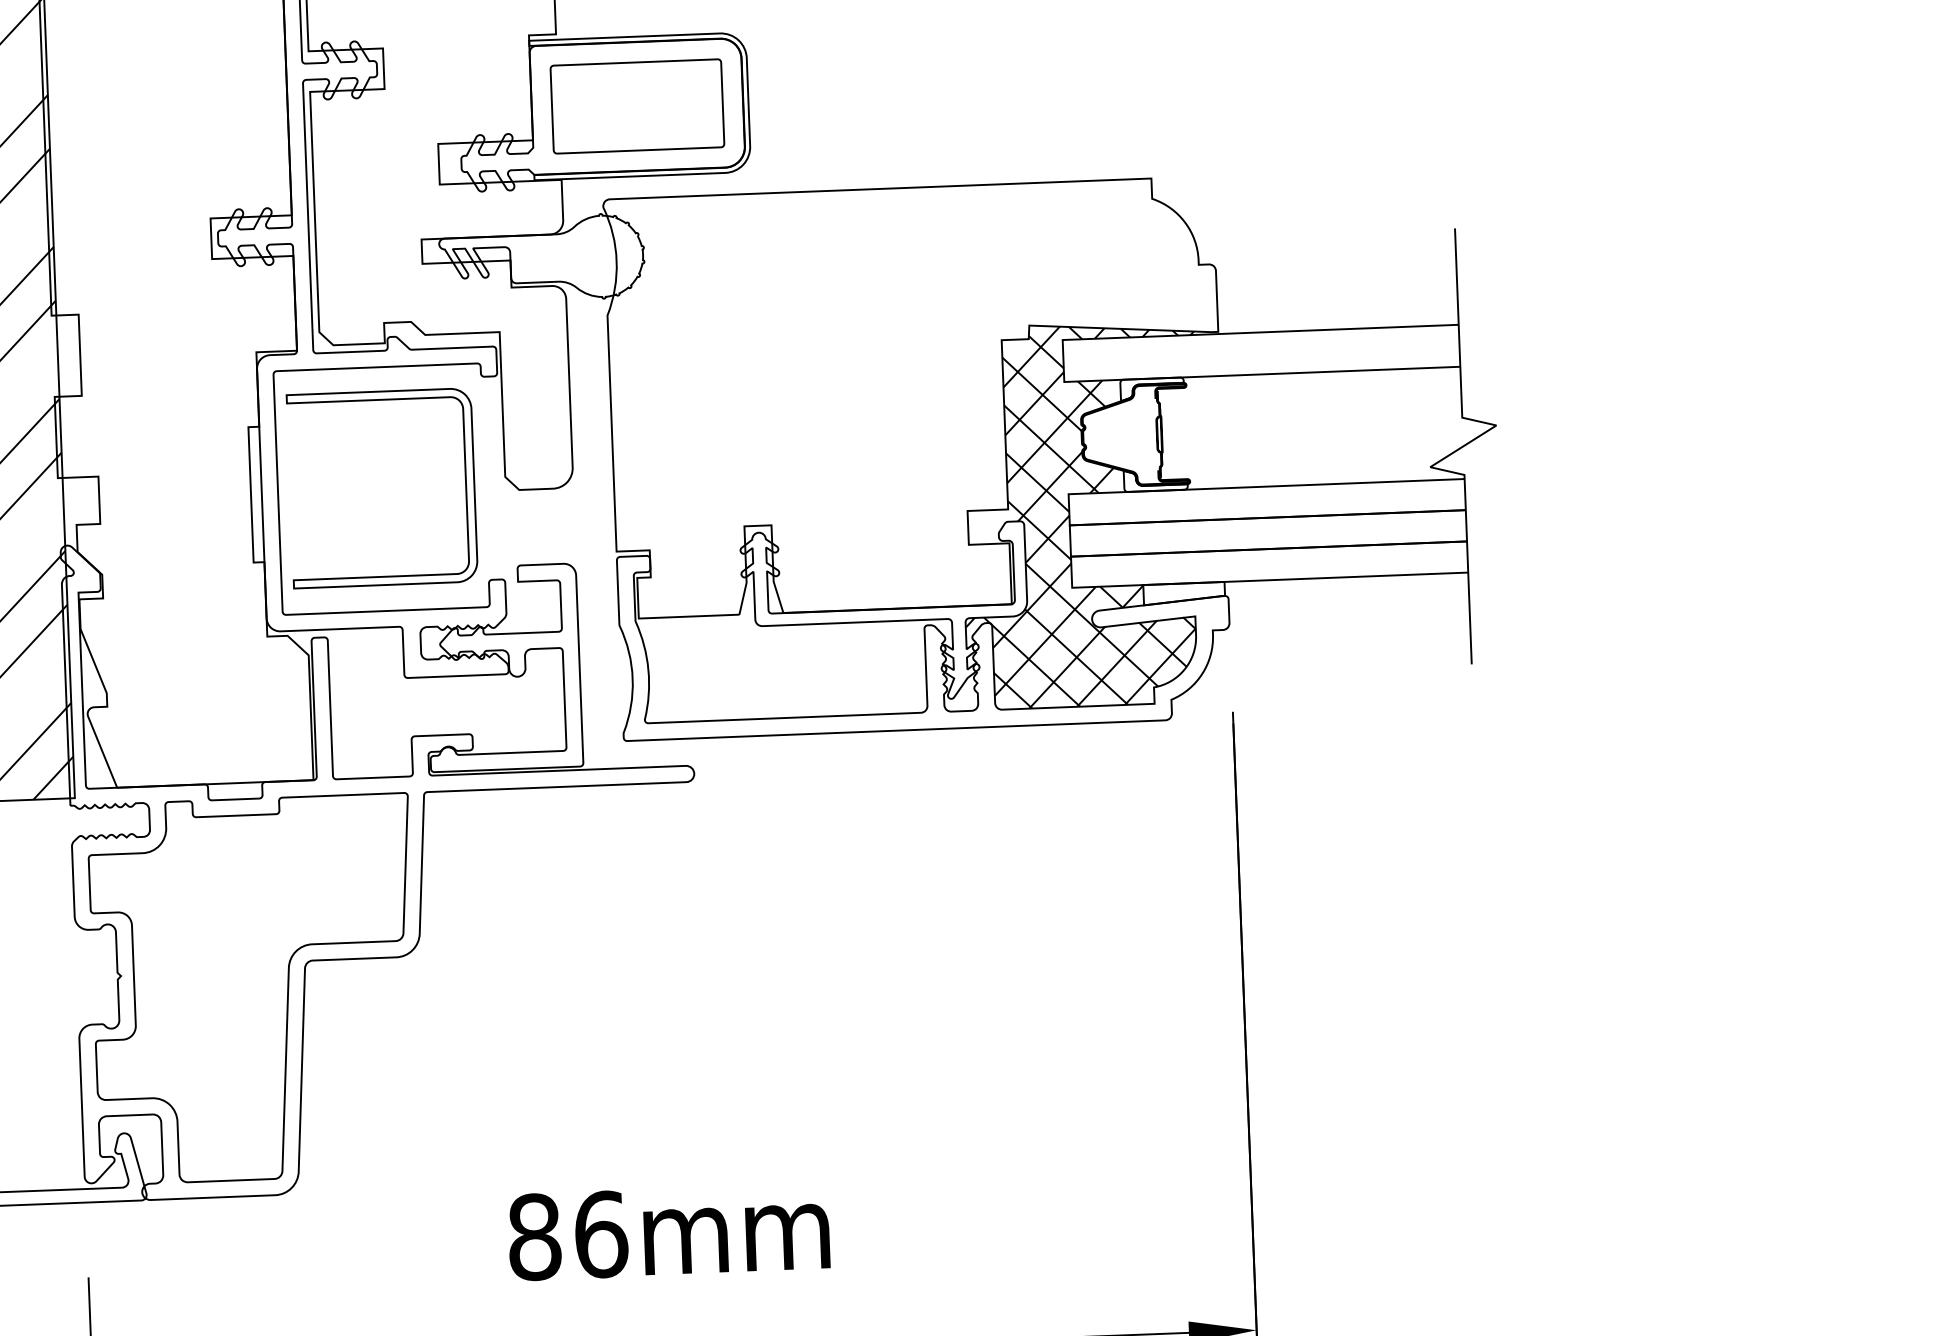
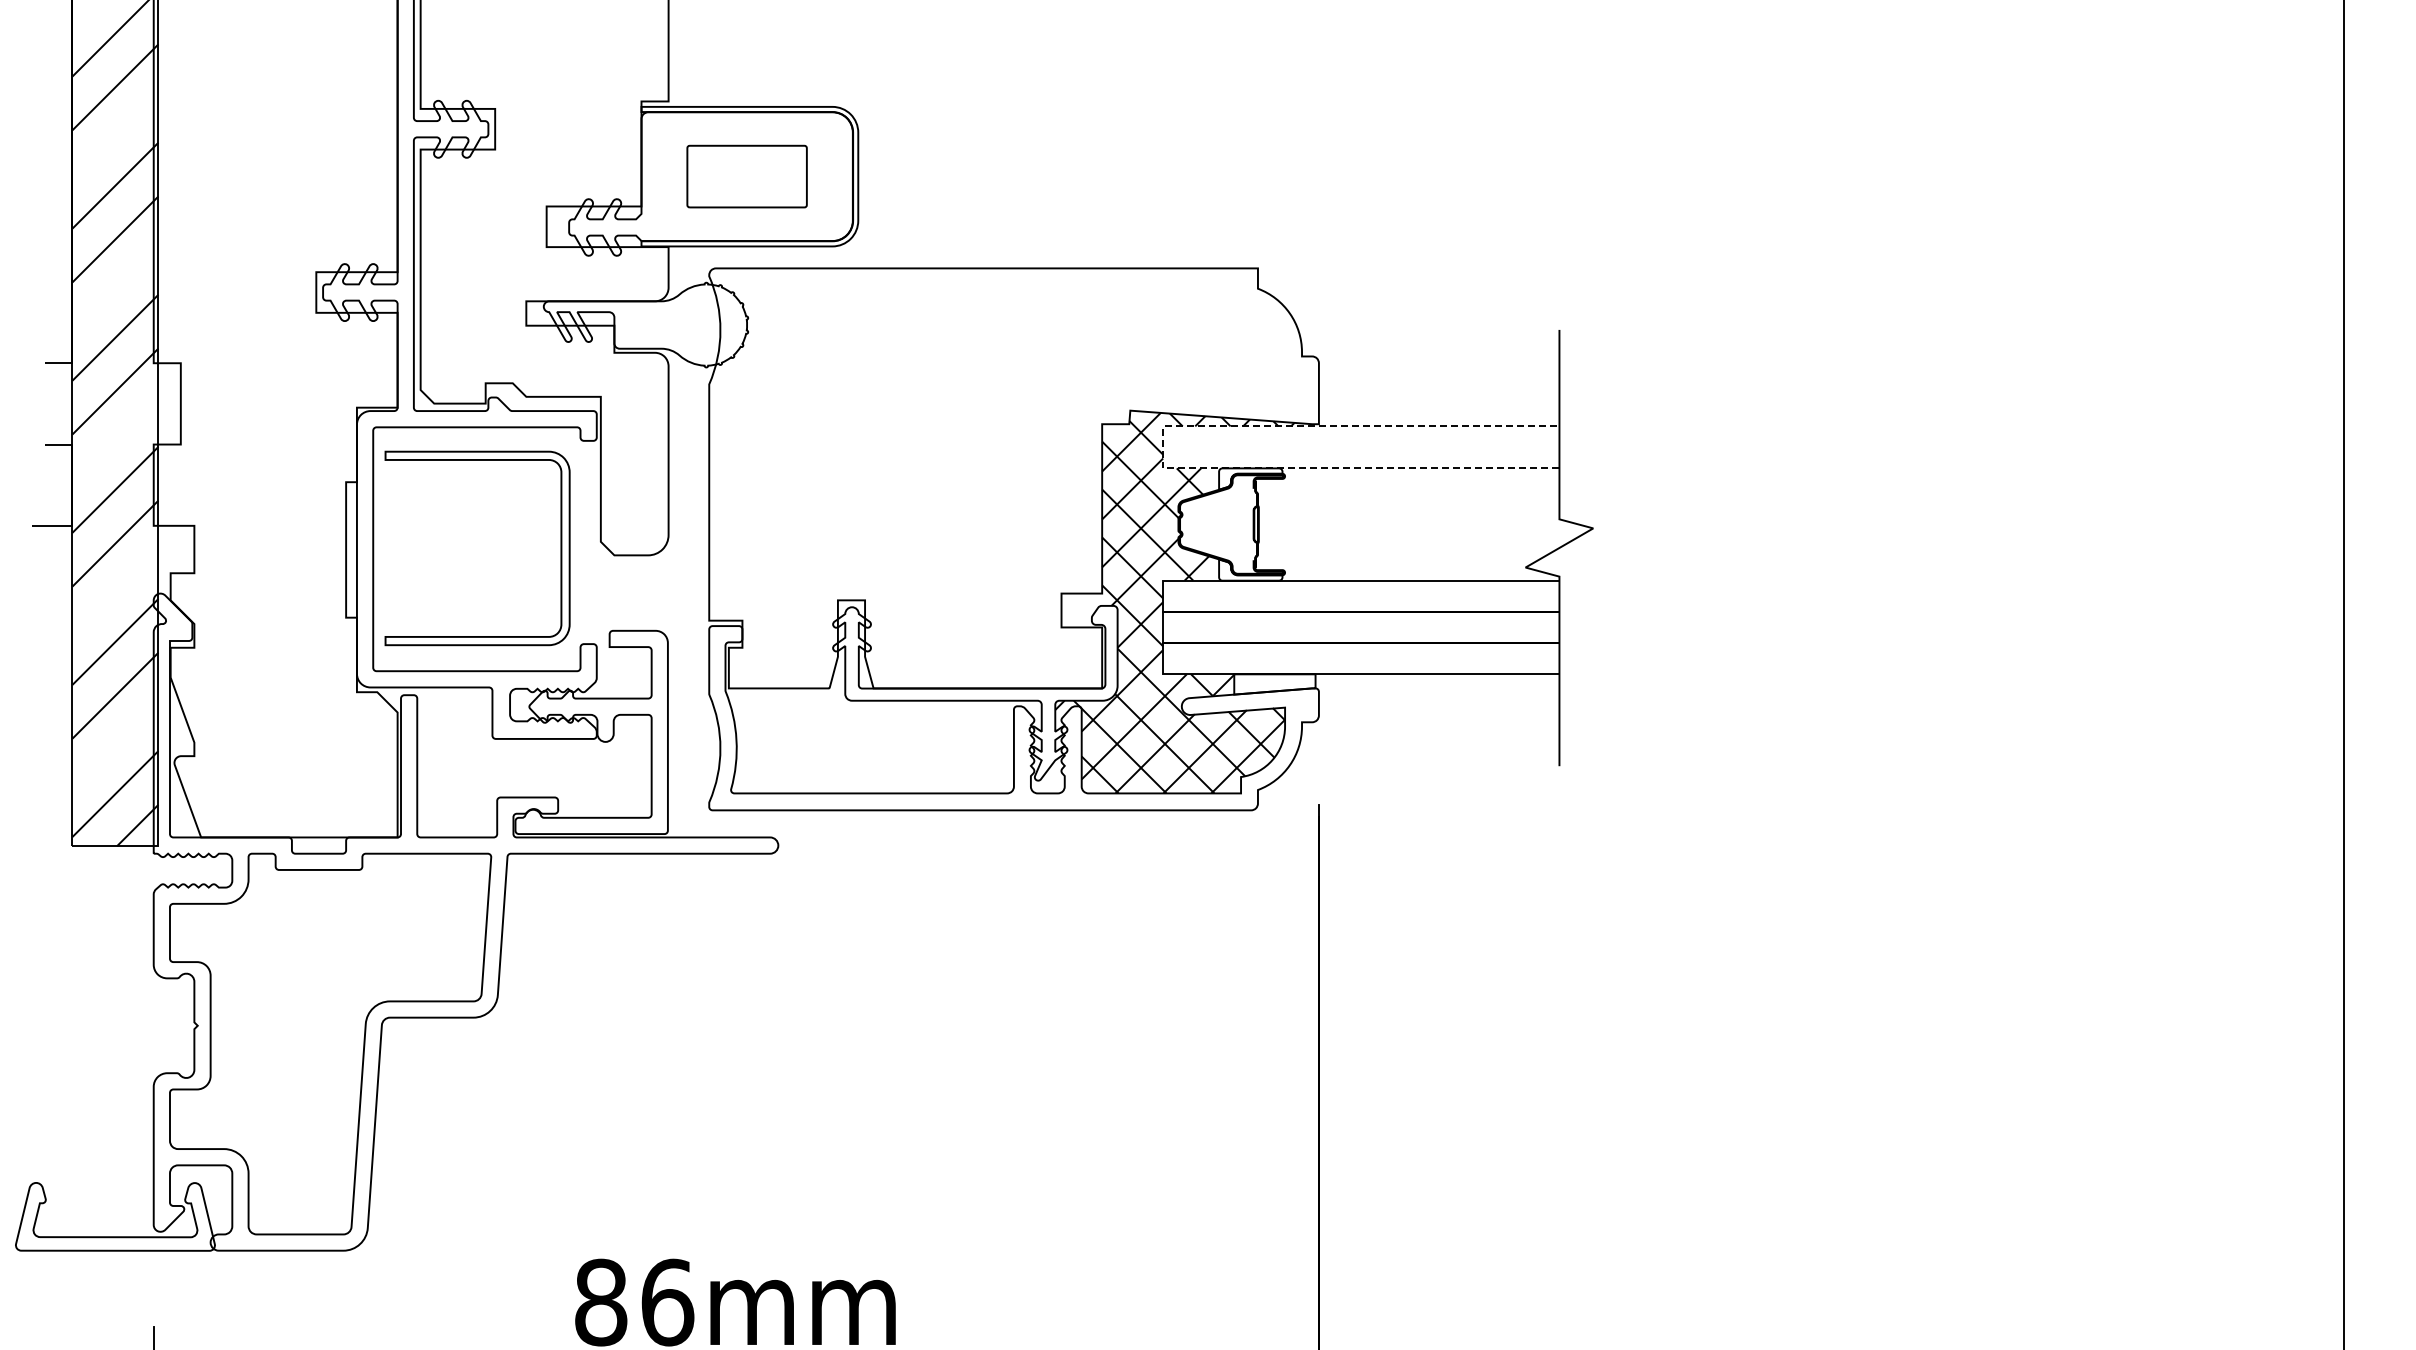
part: (636, 106) -> (746, 176), size x0.7
line: (1063, 360) -> (1163, 446), solid -> dashed

